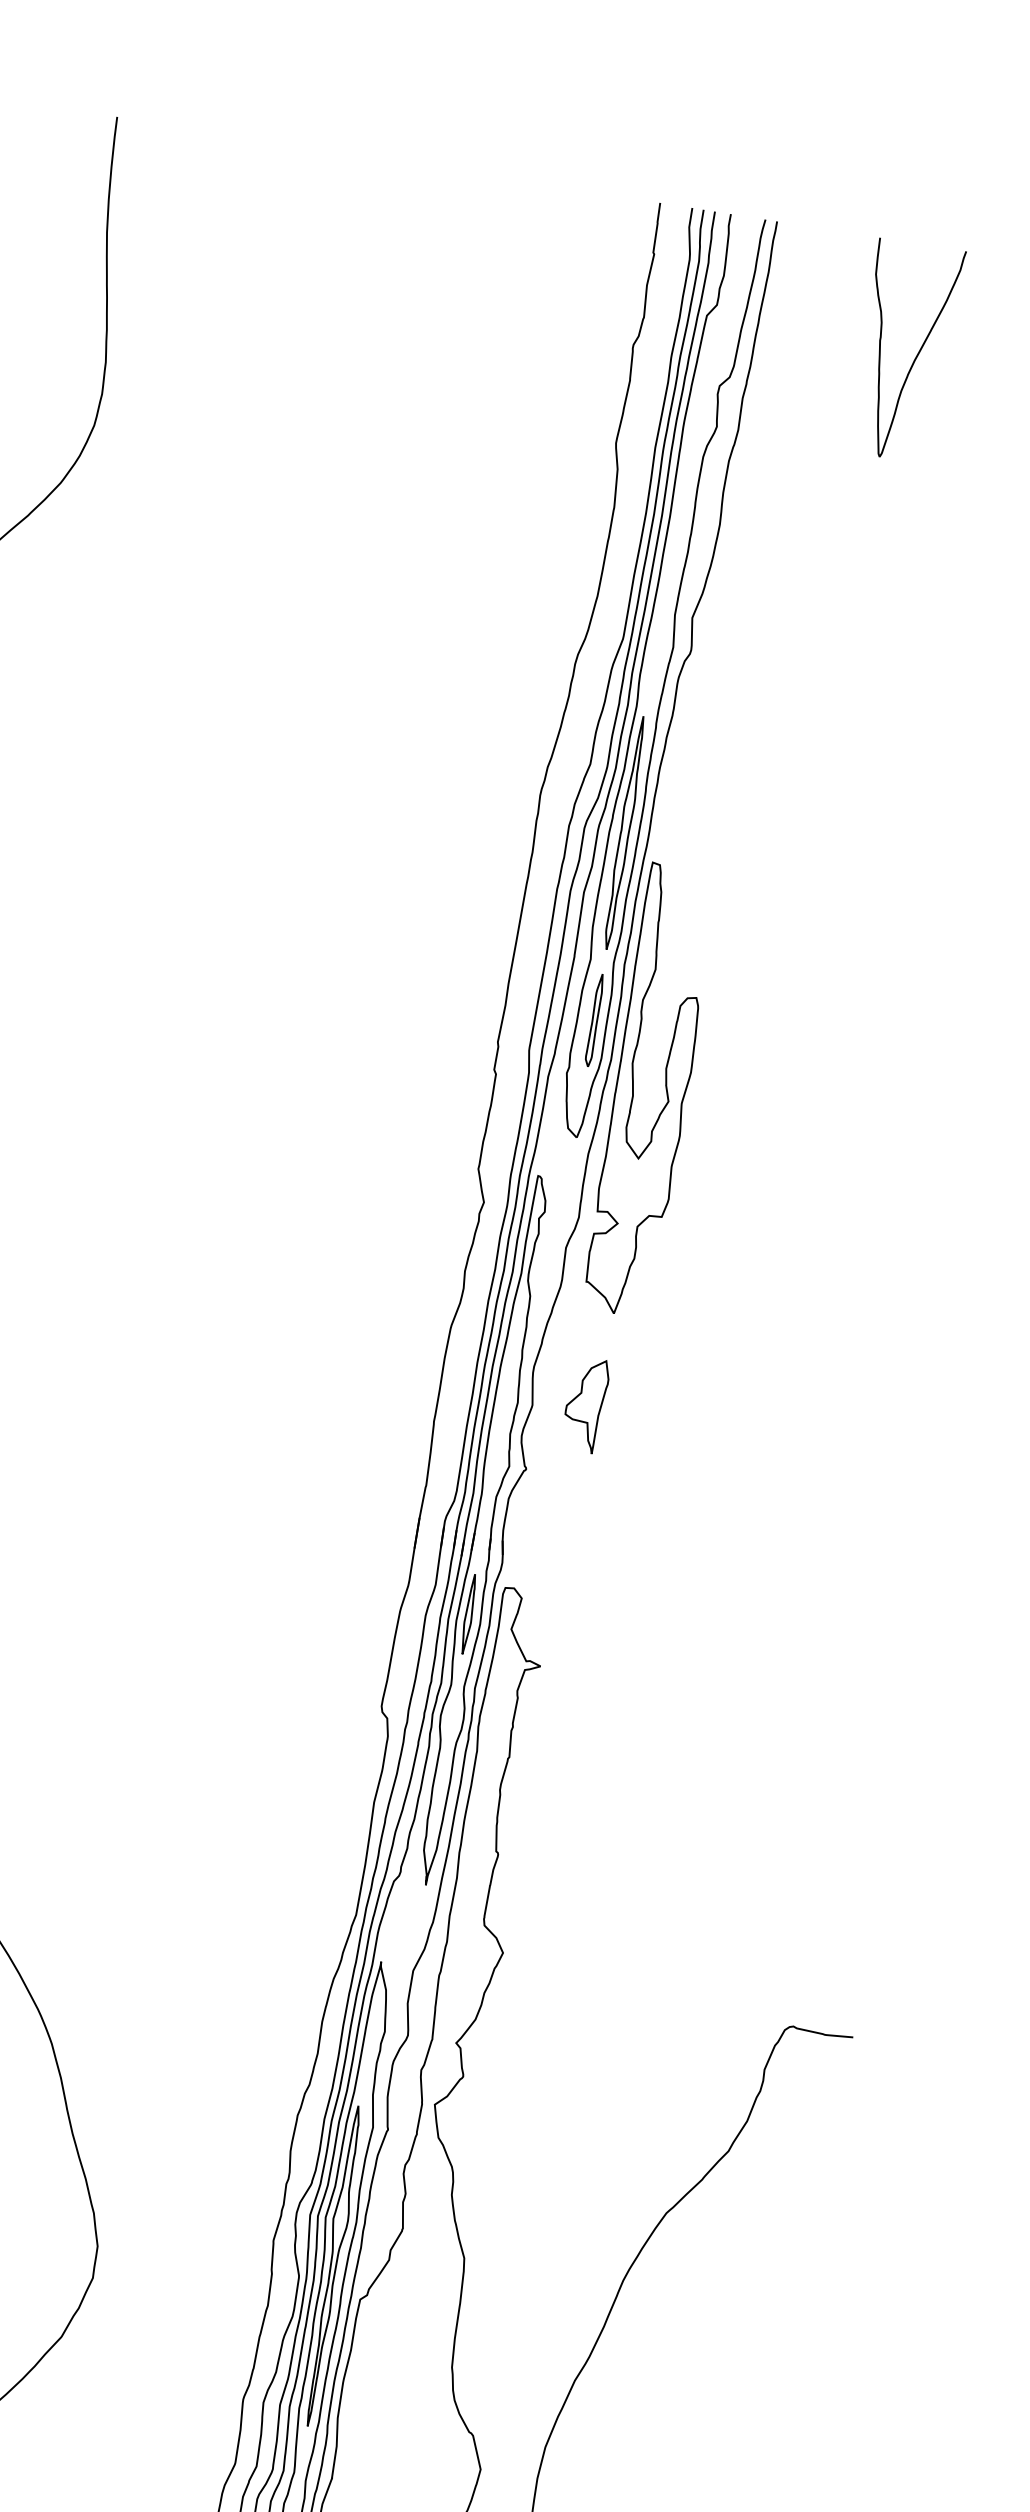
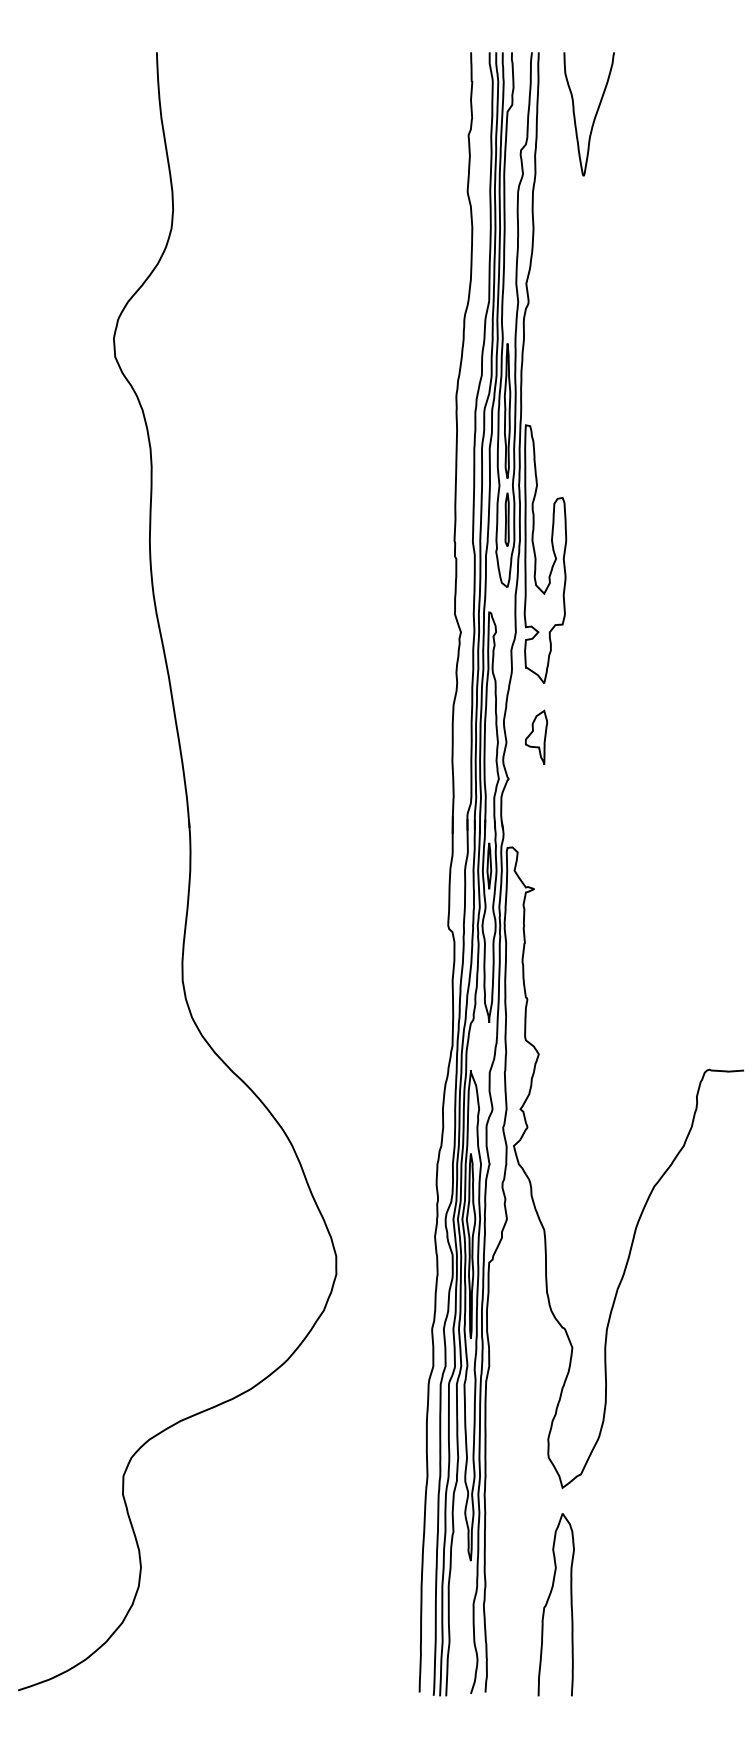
curve: (914, 356) -> (594, 116), moved

